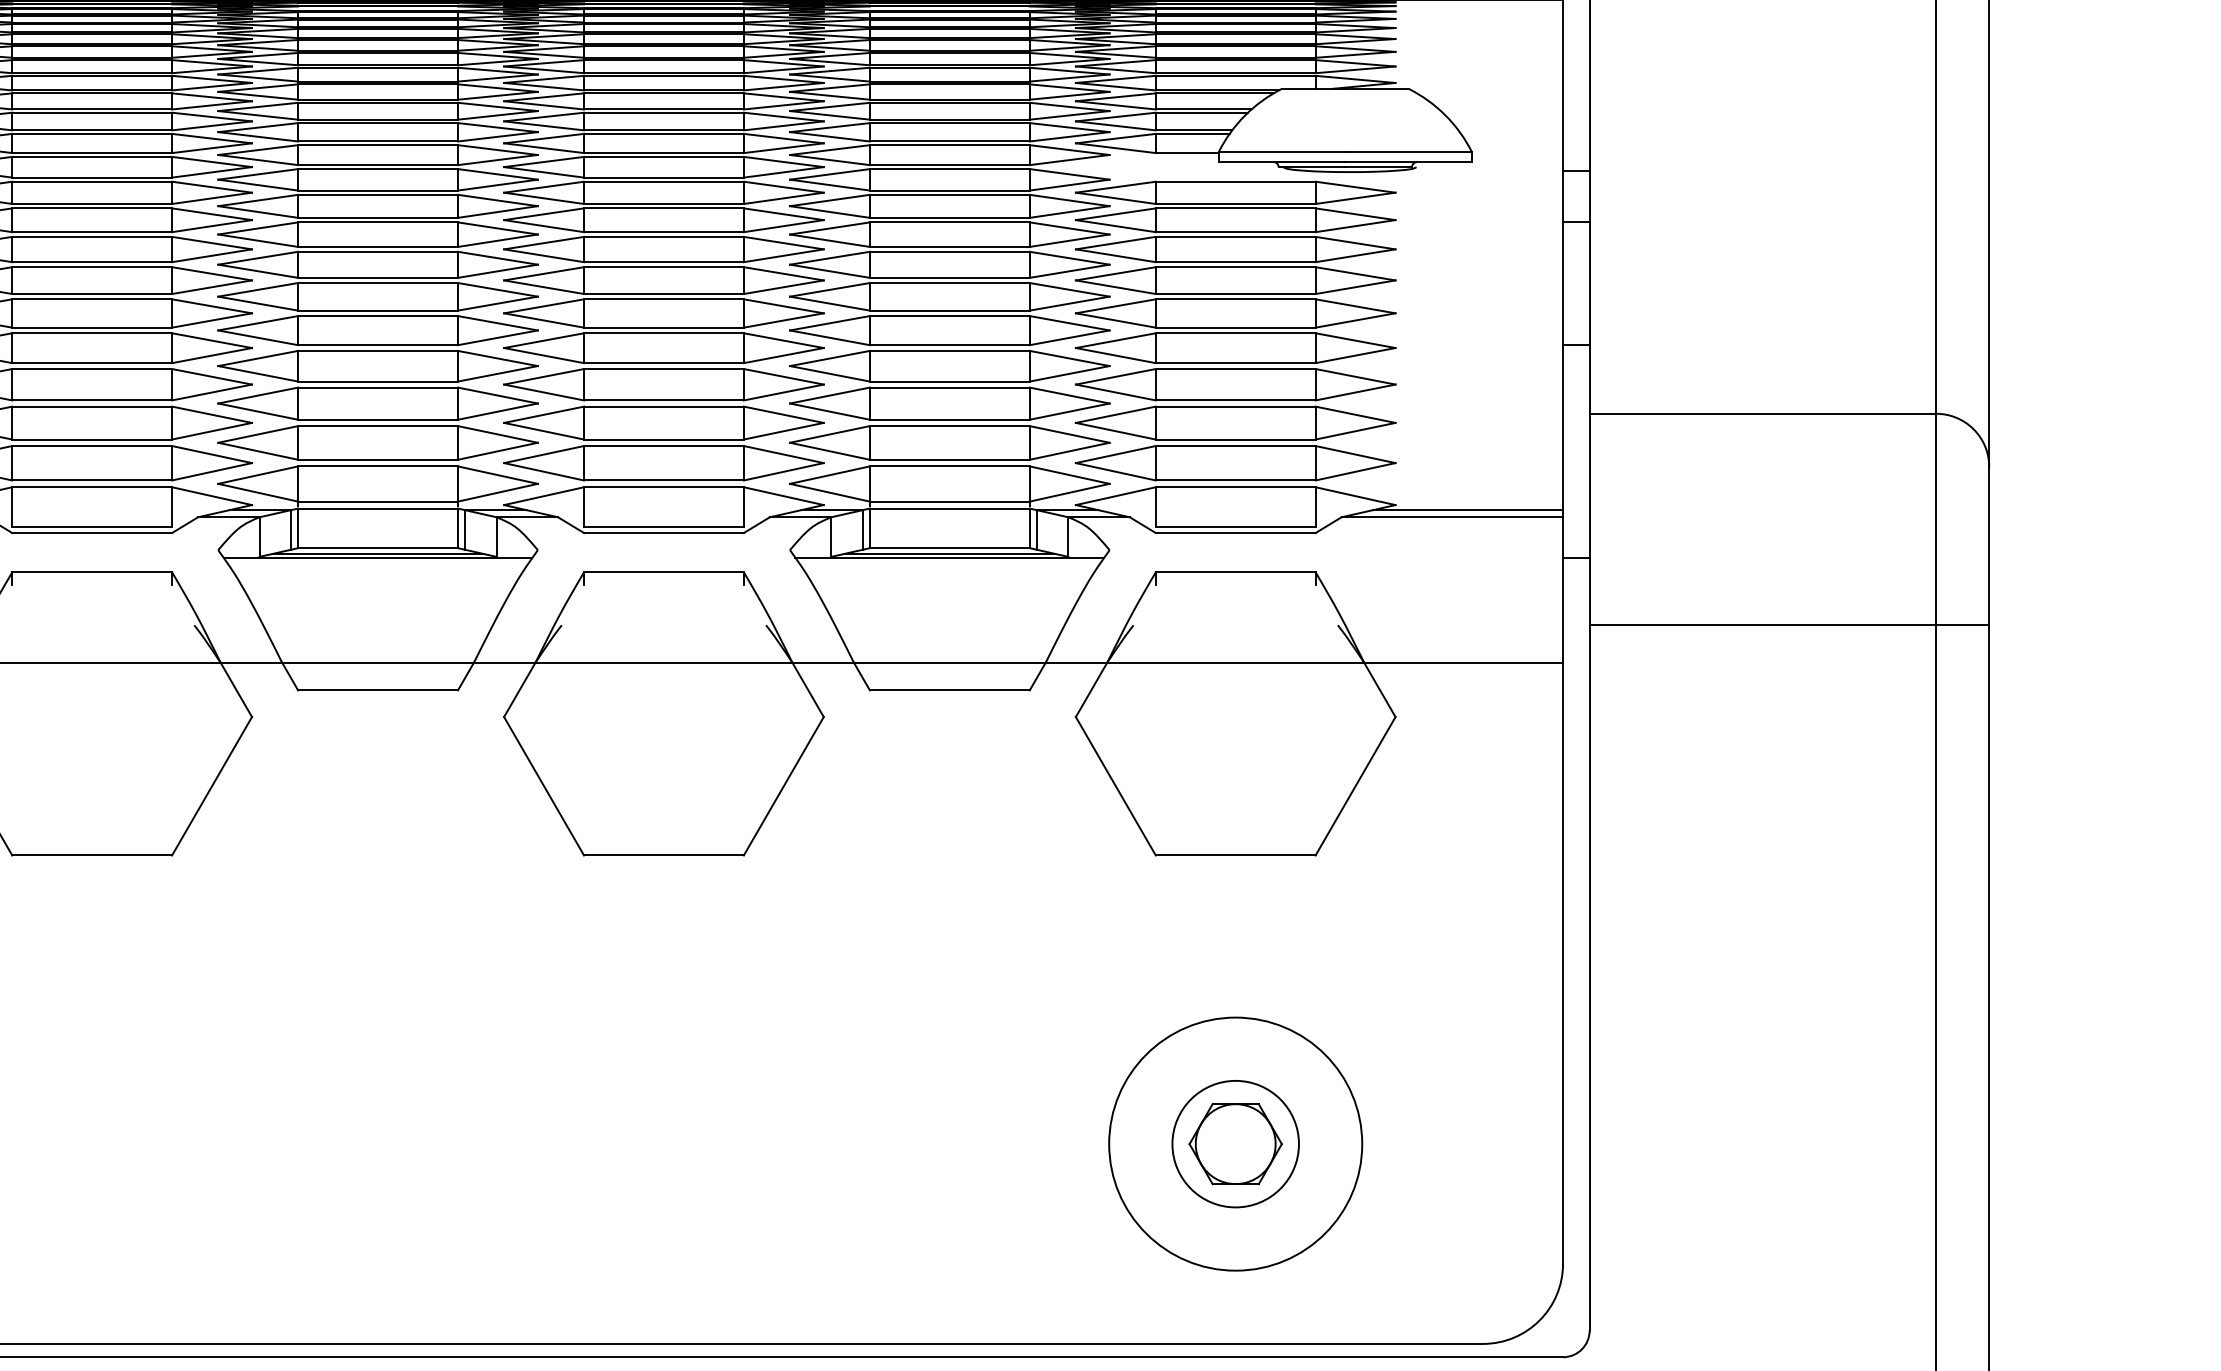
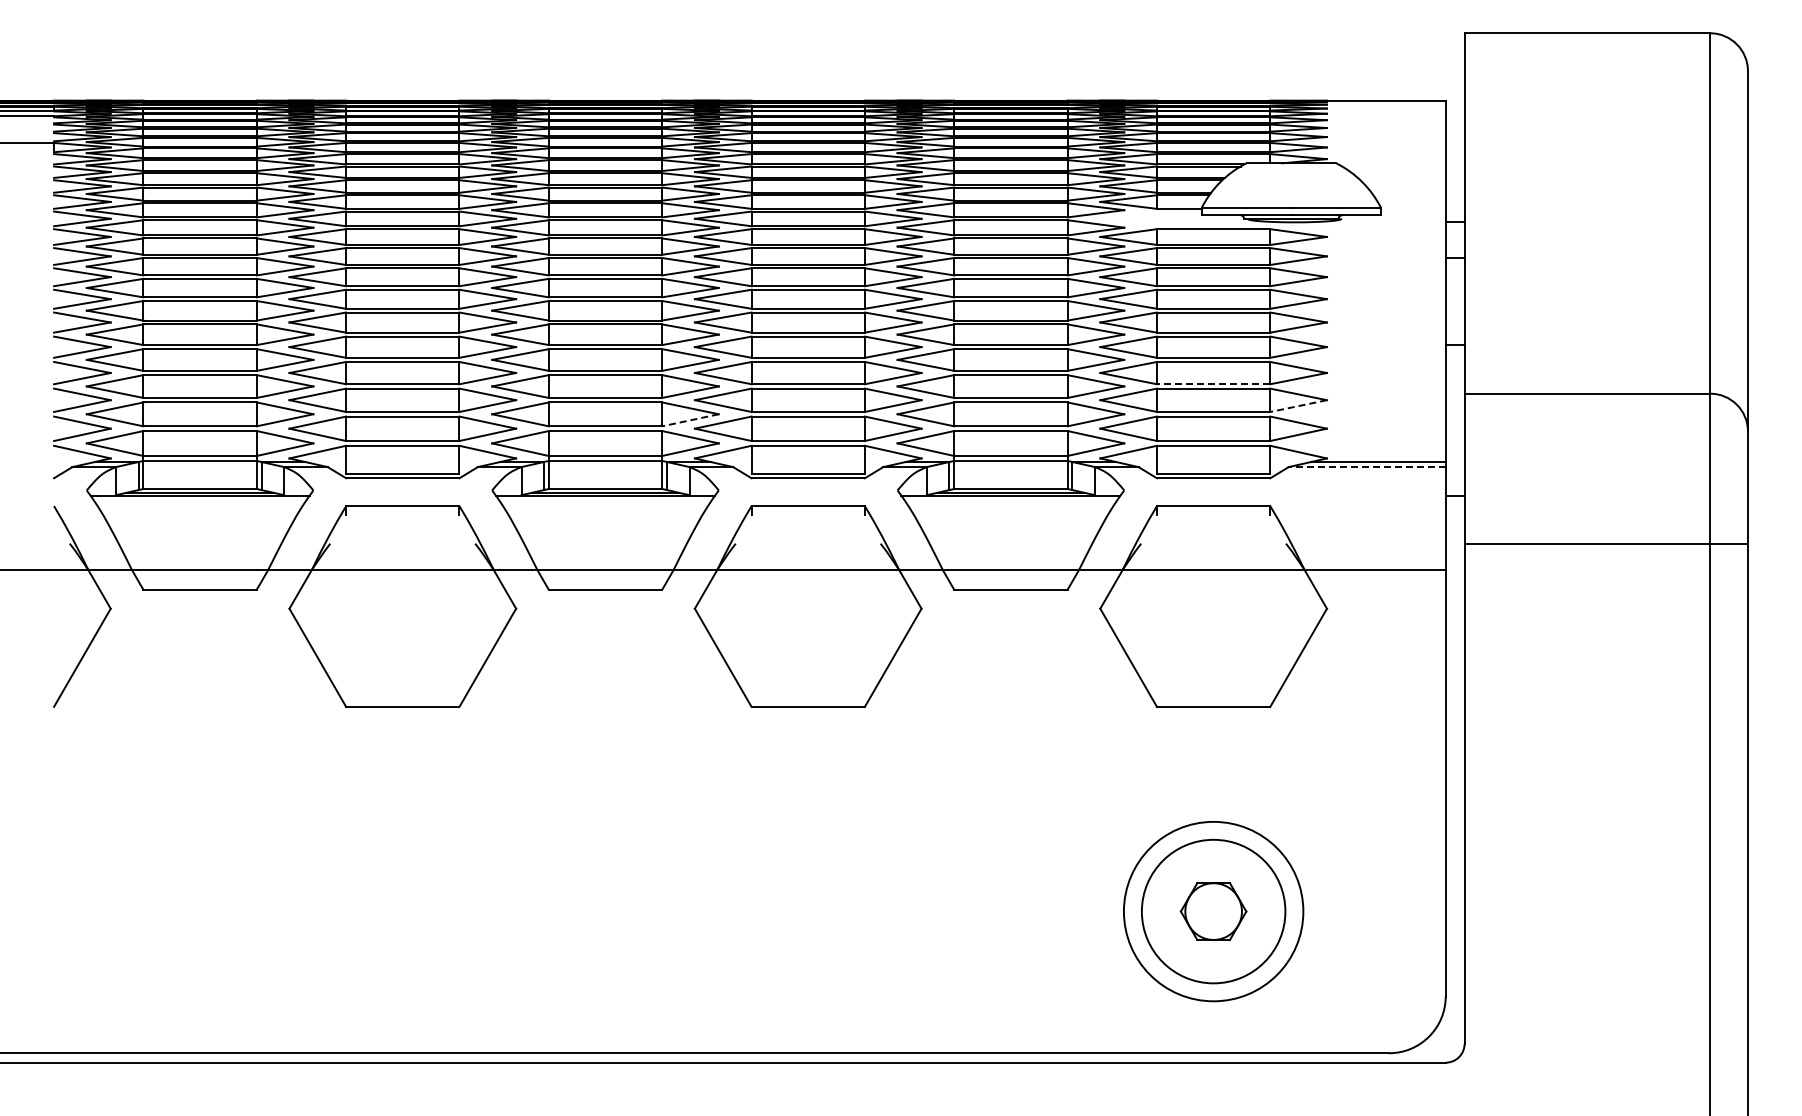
line: (1235, 400) -> (1213, 384), solid -> dashed
line: (1355, 431) -> (1298, 406), solid -> dashed
line: (497, 451) -> (690, 420), solid -> dashed
line: (1451, 517) -> (1366, 467), solid -> dashed
circle: (1235, 1144) -> (1213, 911), size x1.6

